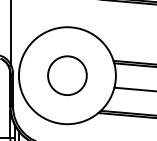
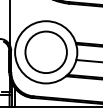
circle: (66, 75) -> (45, 52), size x1.67

